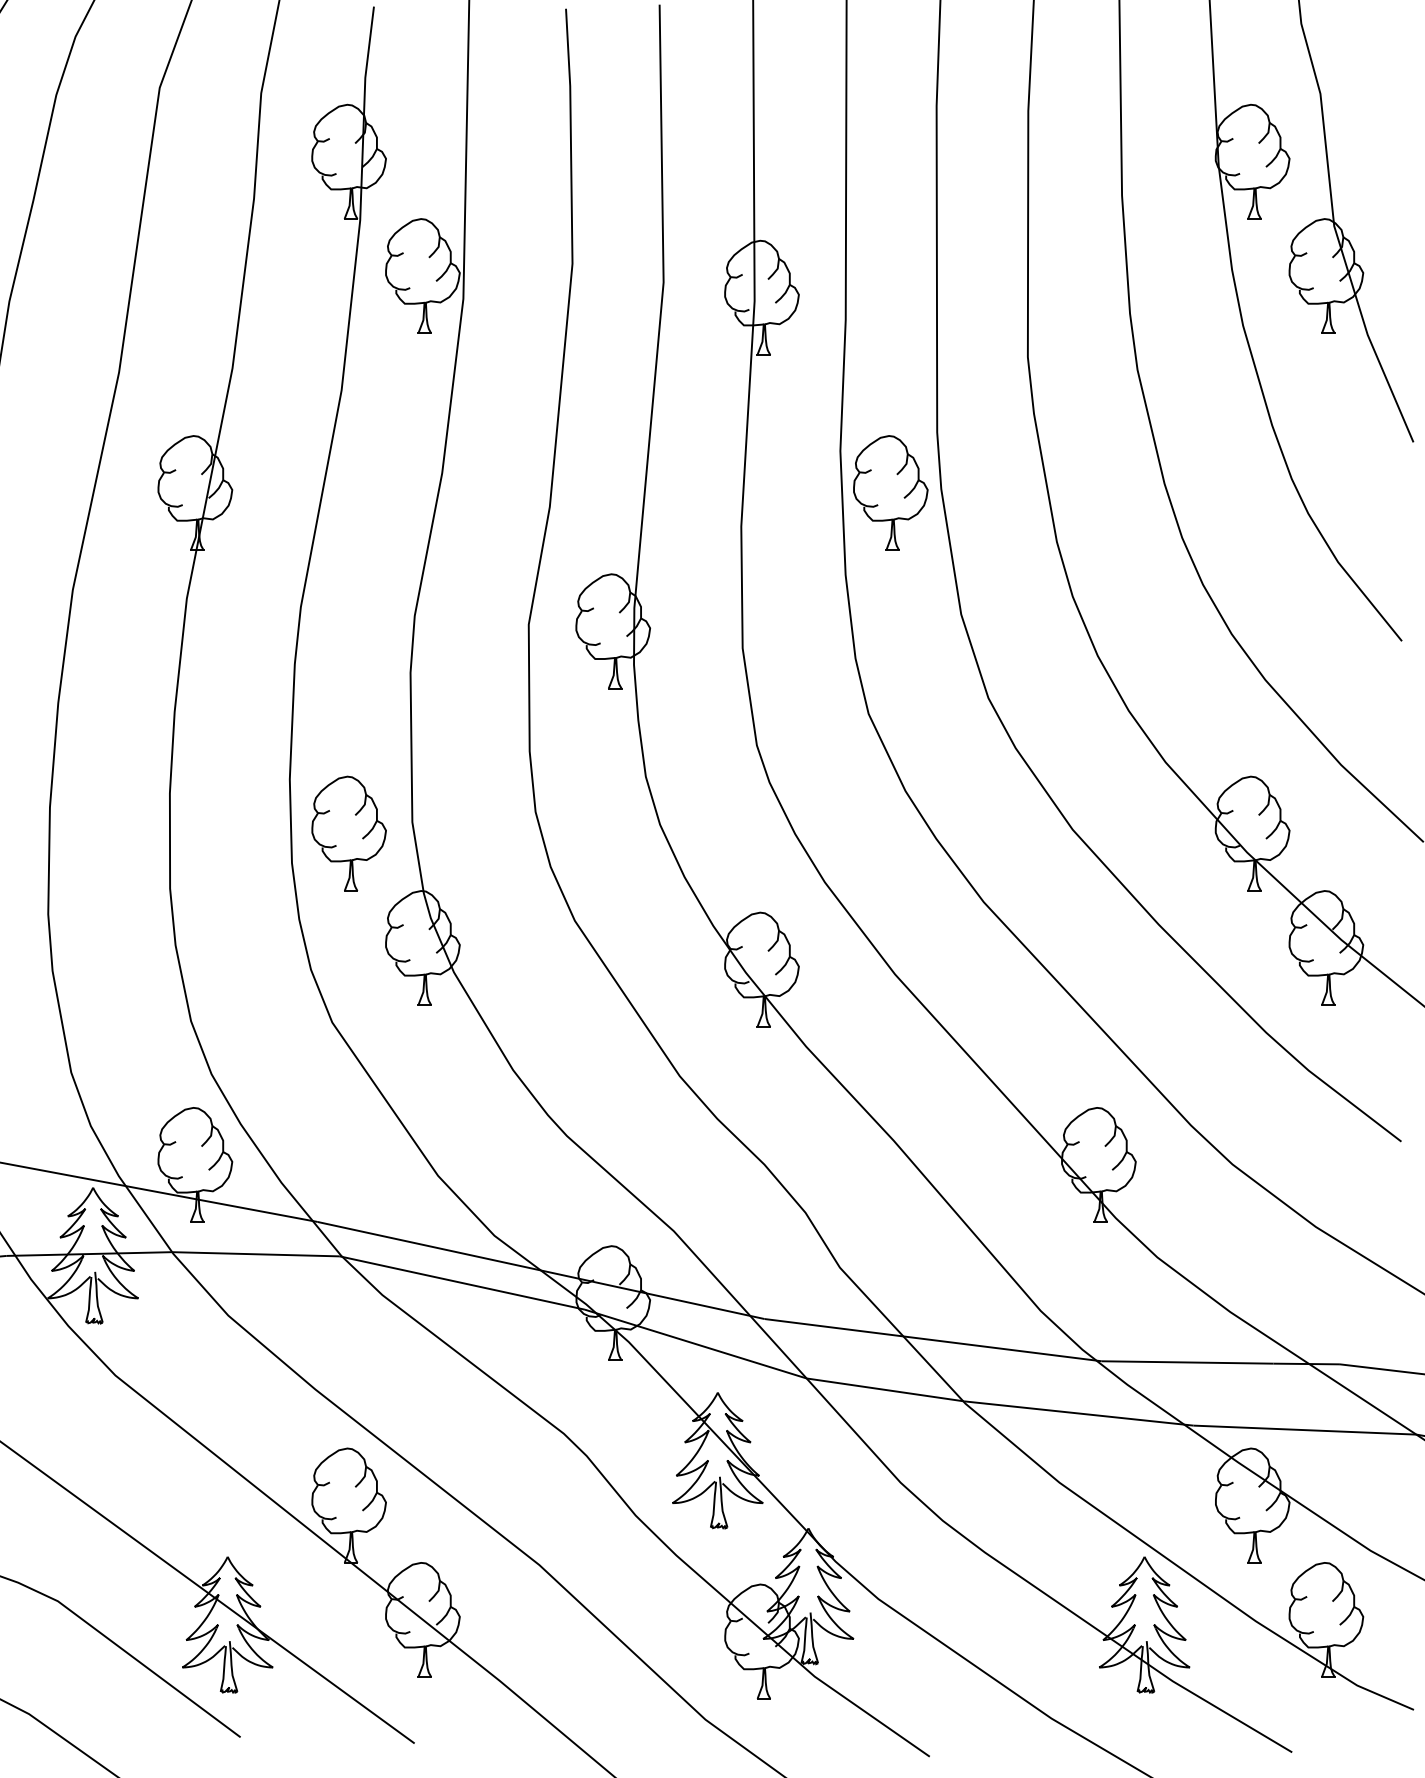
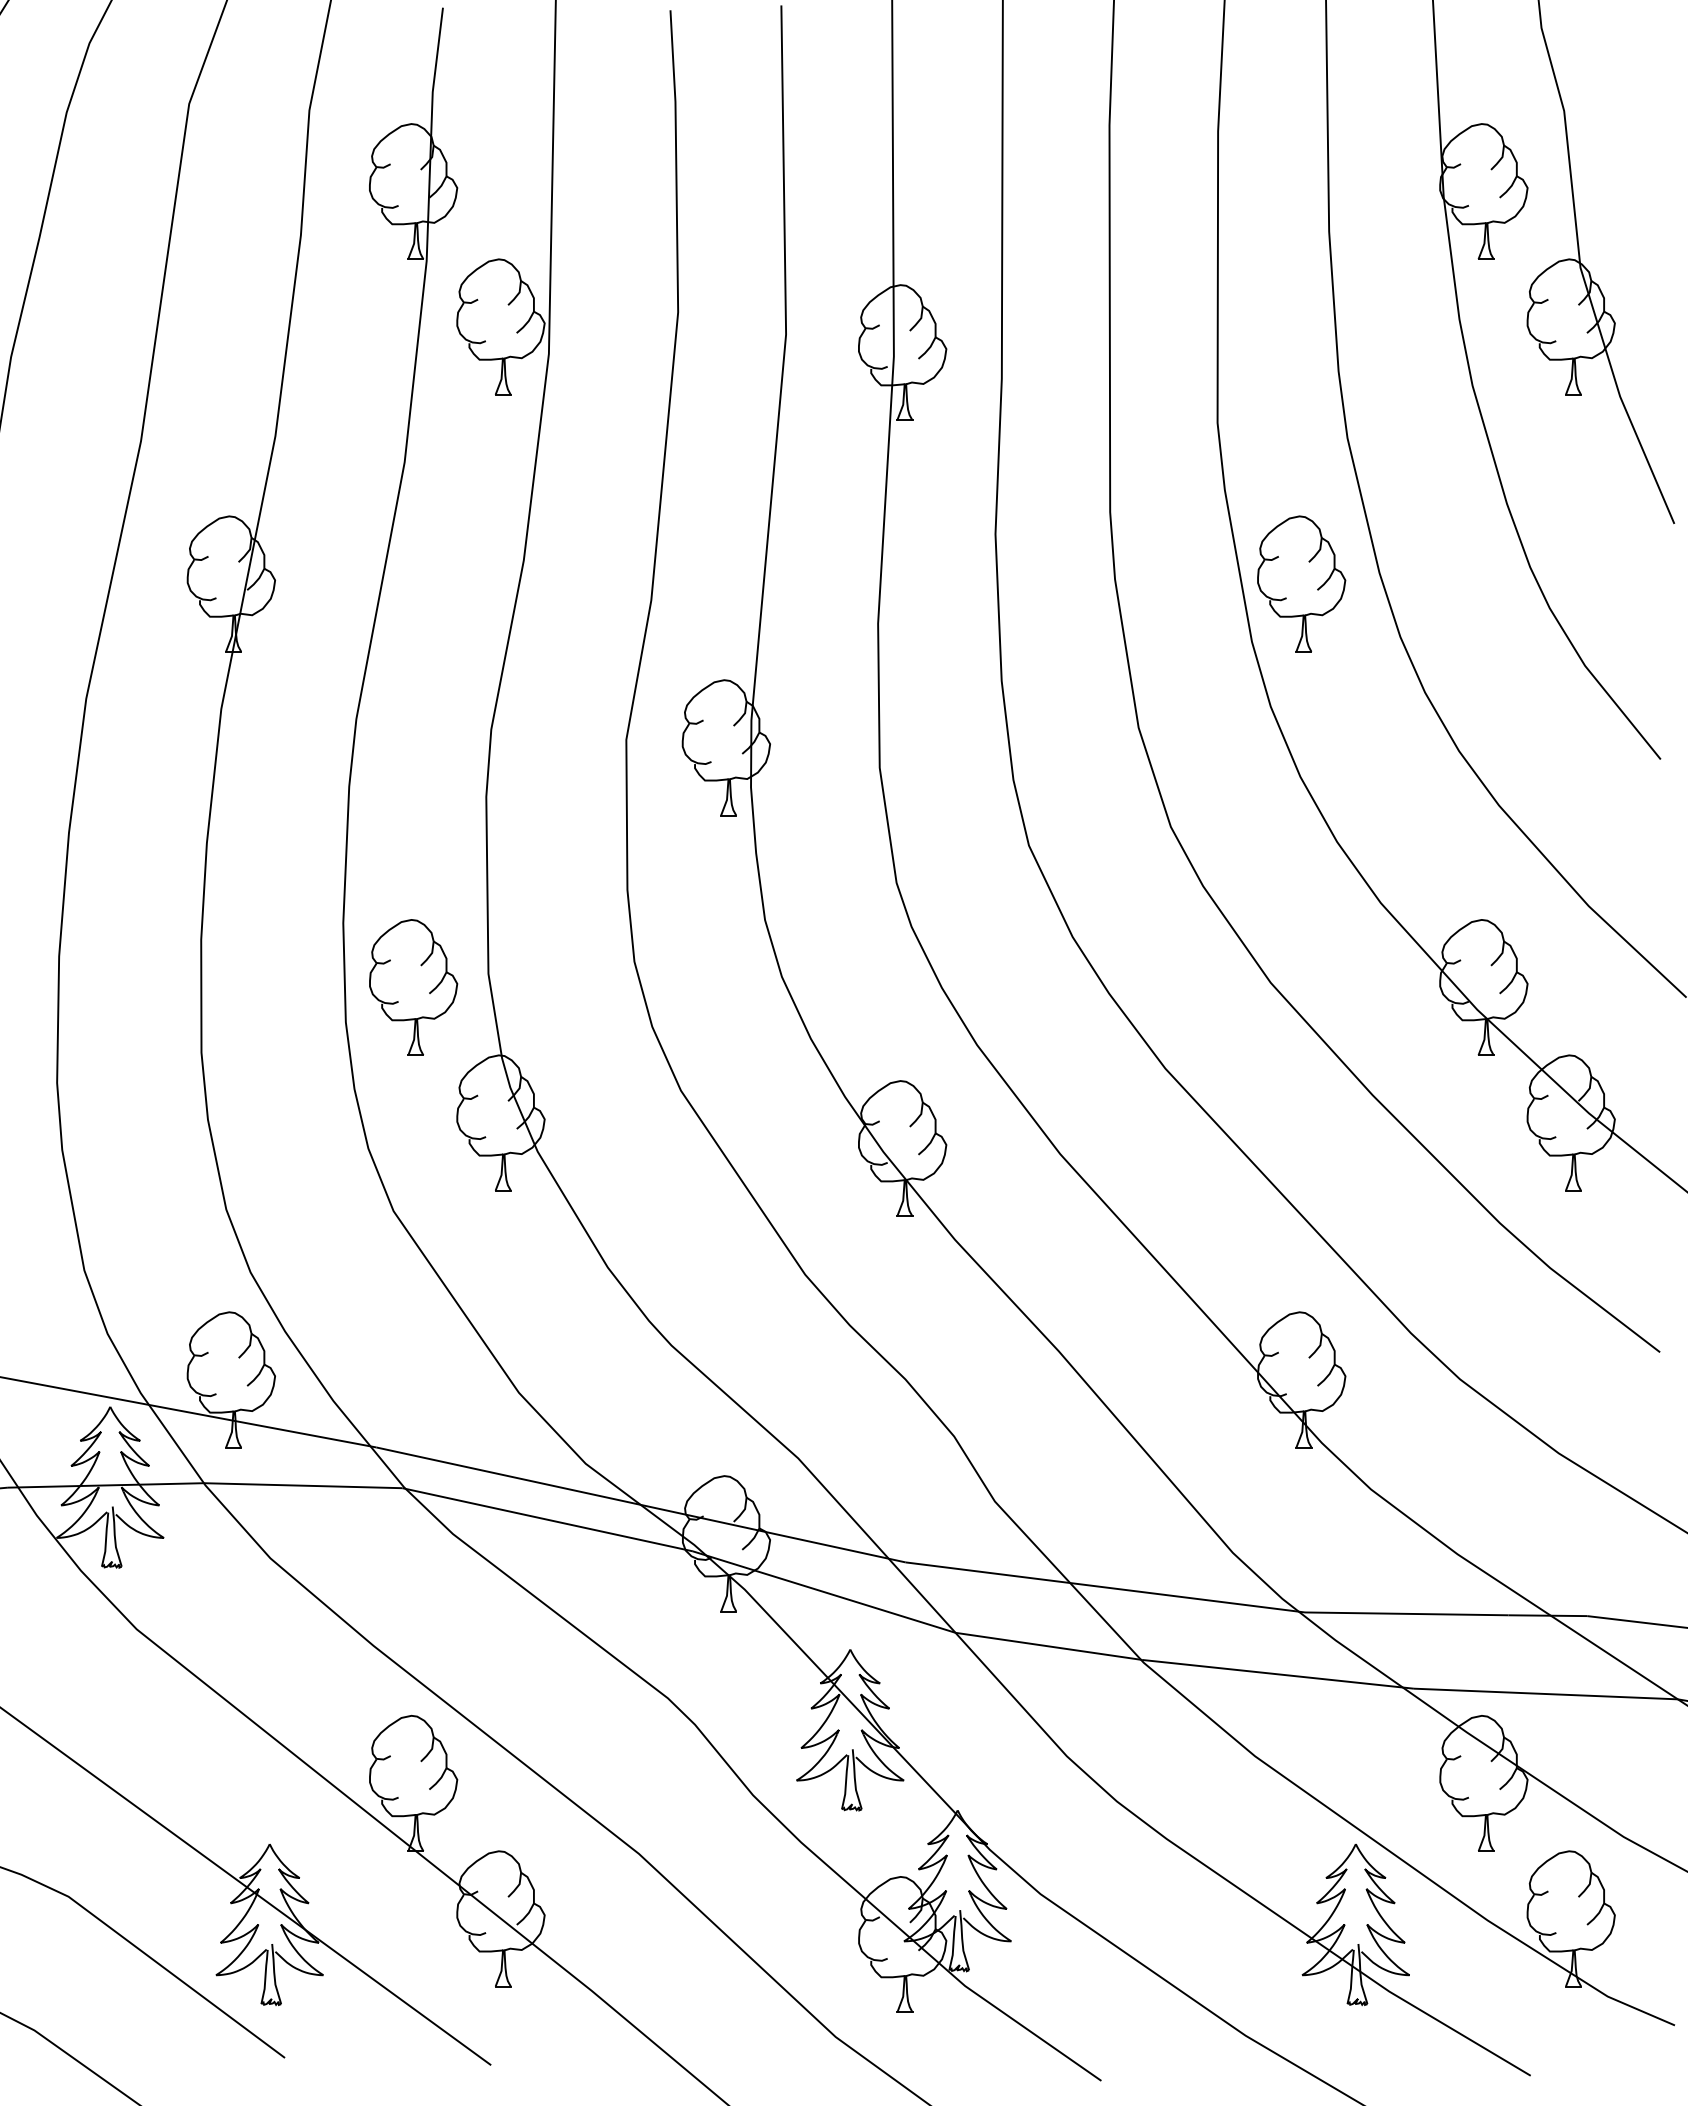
part: (890, 492) -> (1301, 583), moved

